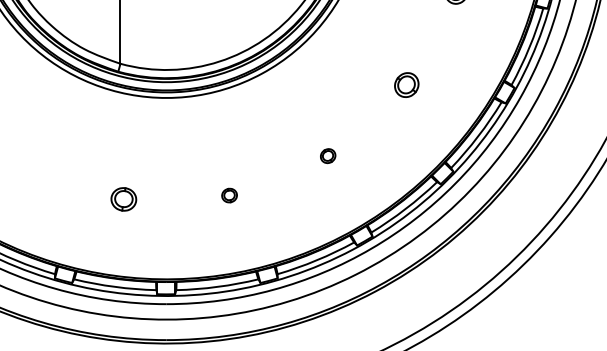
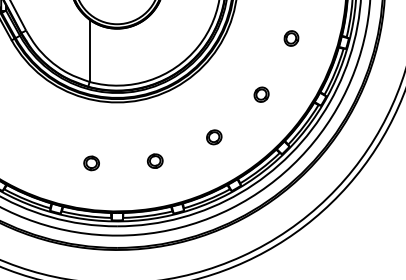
part: (328, 156) -> (214, 137), size x1.67
part: (228, 194) -> (154, 160), size x1.67

